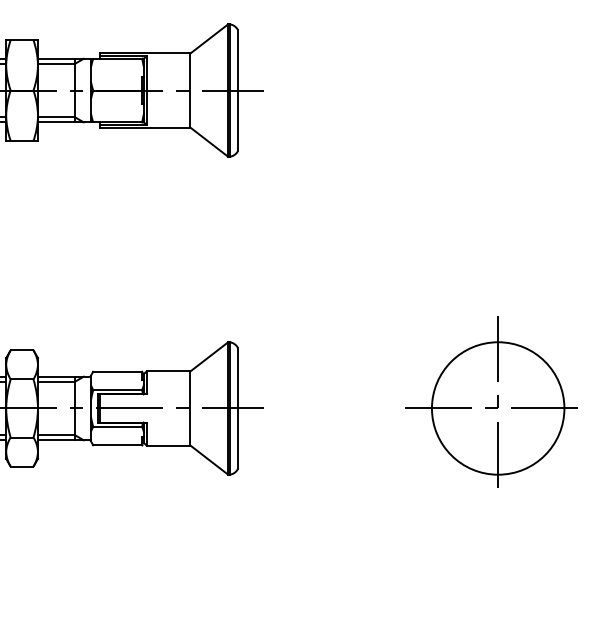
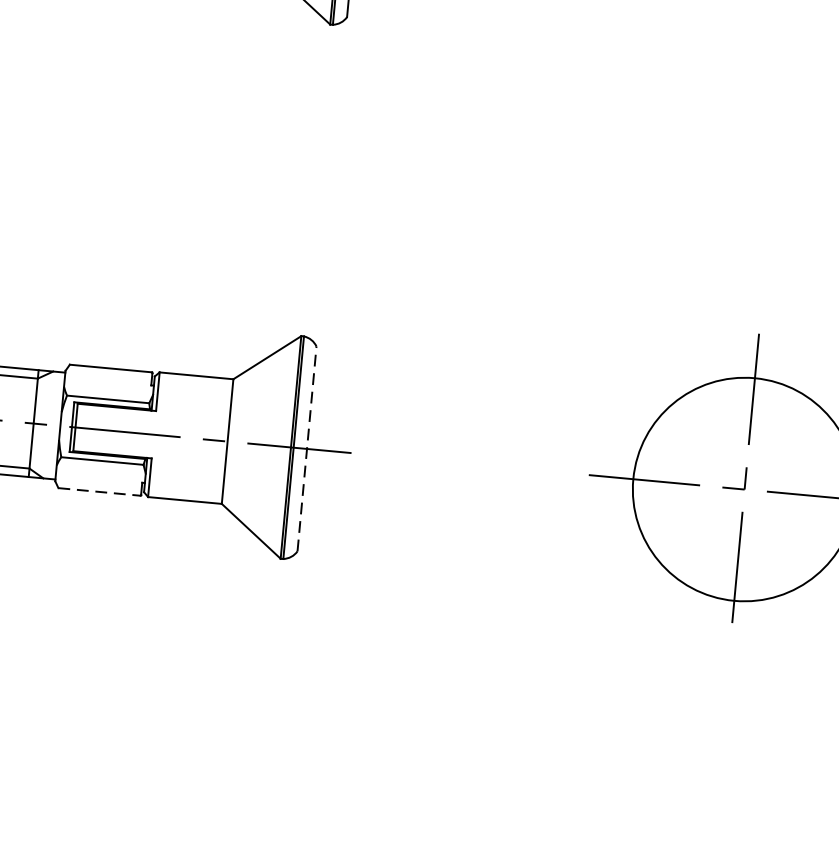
line: (237, 408) -> (306, 448), solid -> dashed
line: (118, 445) -> (100, 492), solid -> dashed

